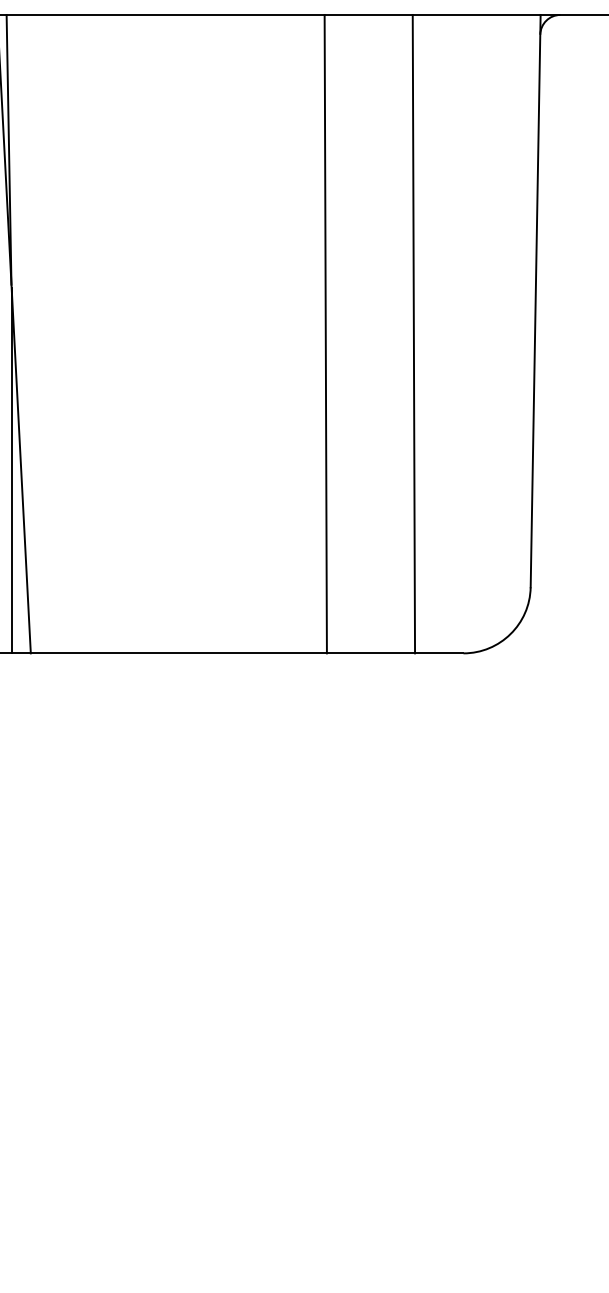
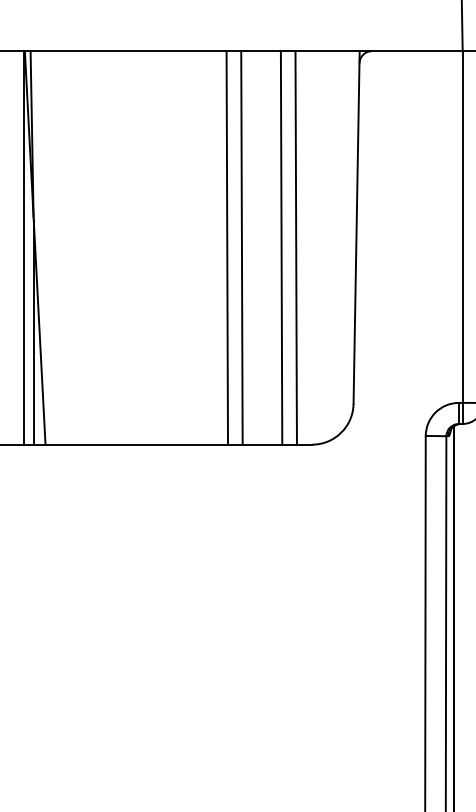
line: (348, 333) -> (241, 247), added
line: (436, 333) -> (295, 247), added

